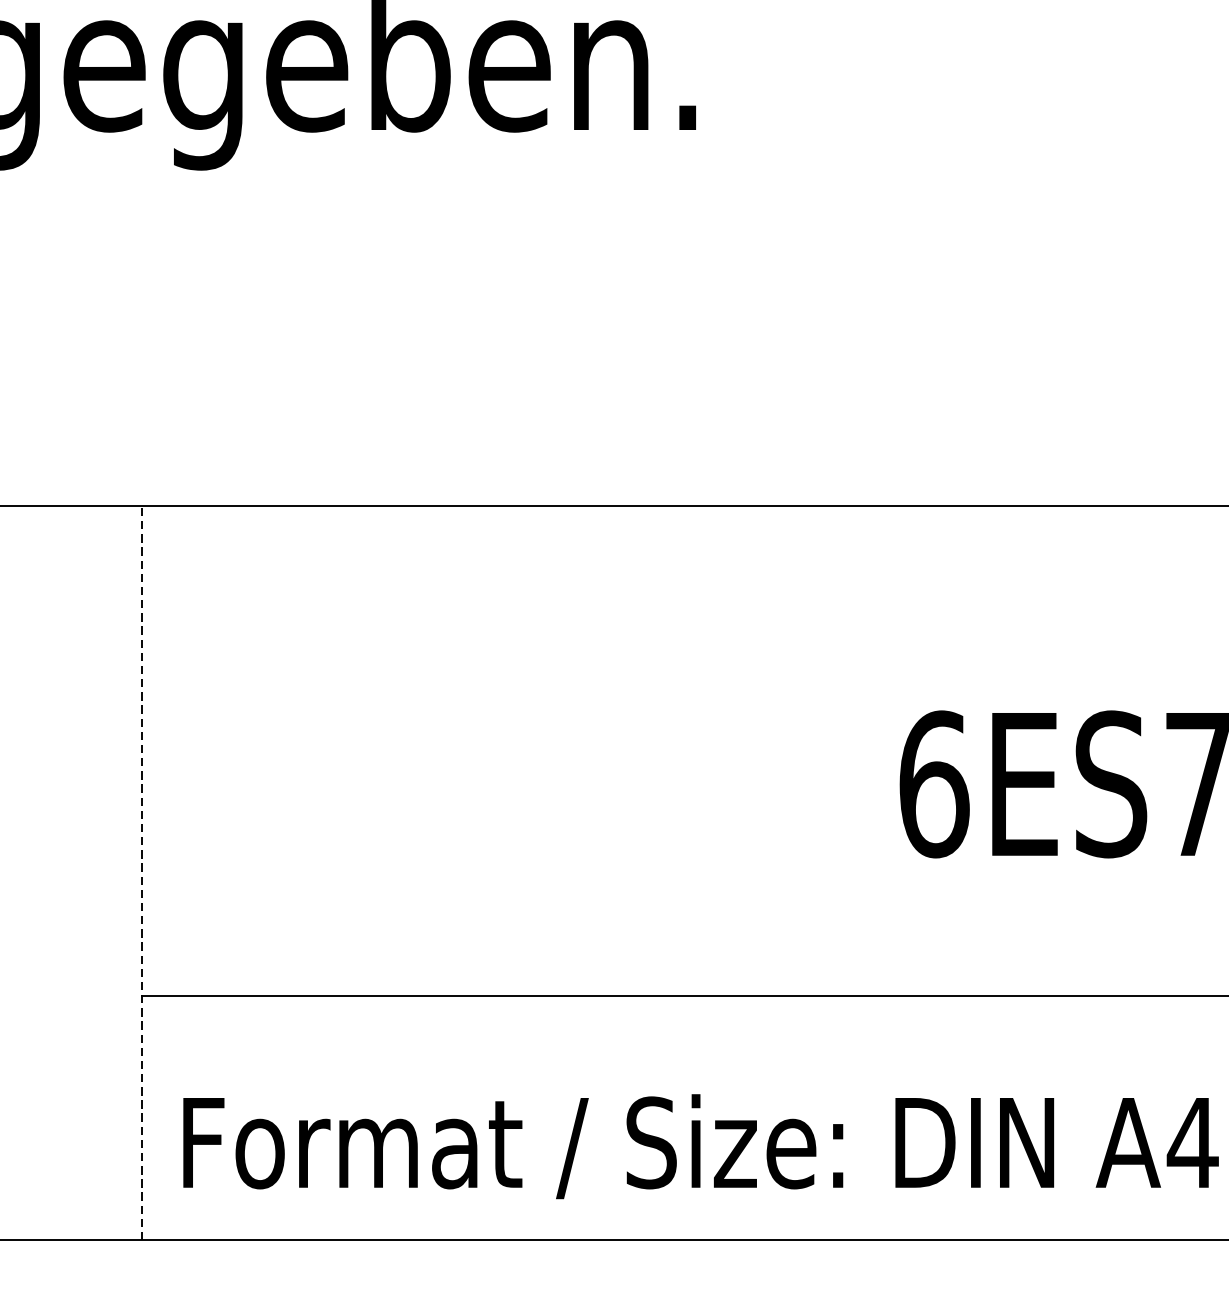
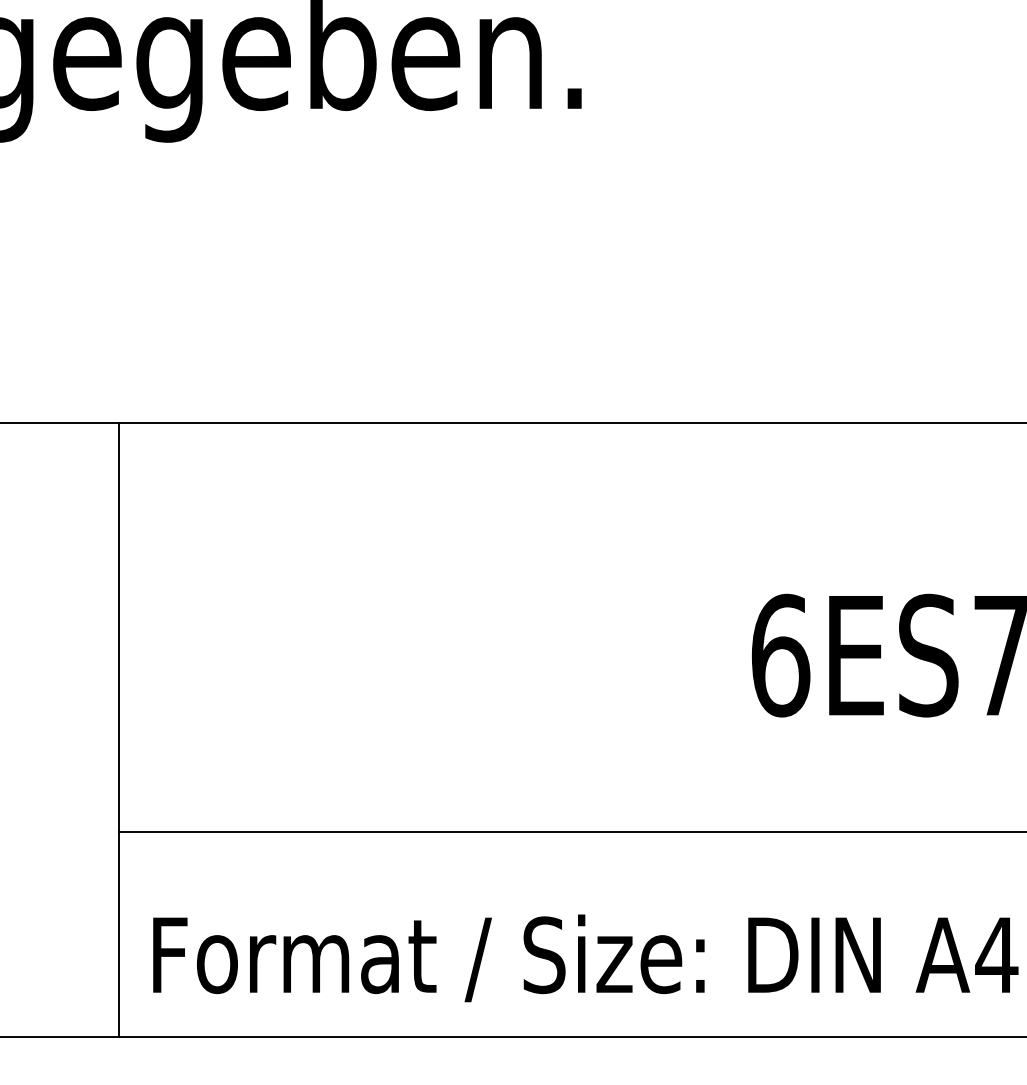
line: (141, 872) -> (118, 729), dashed -> solid

